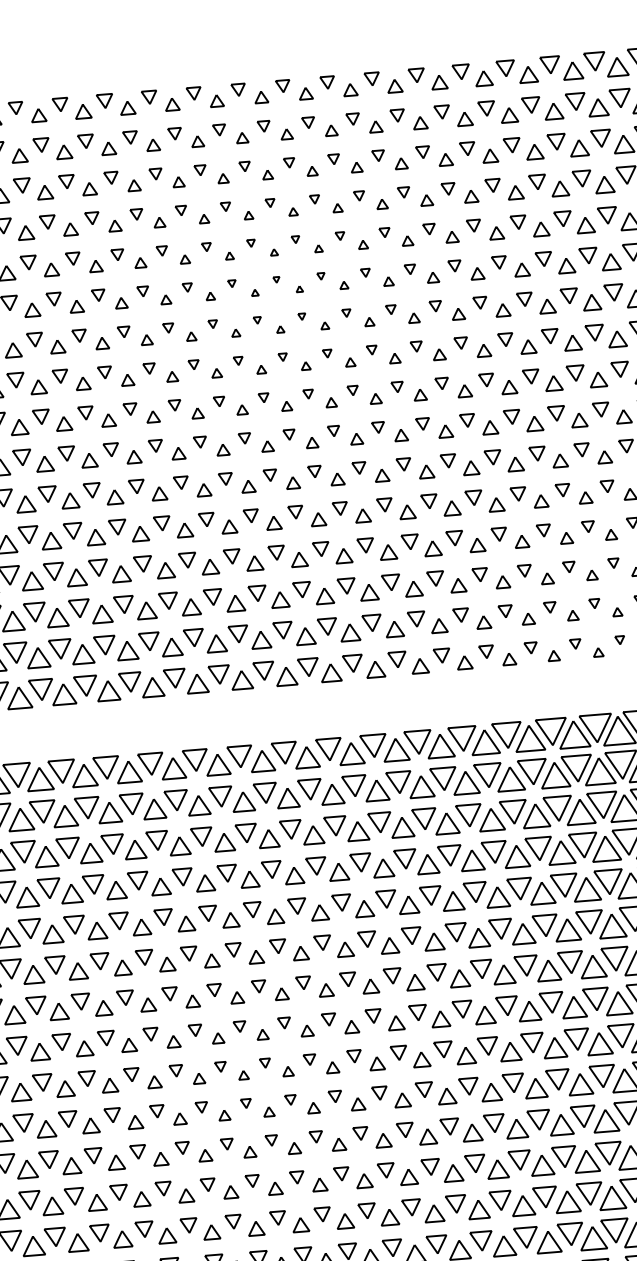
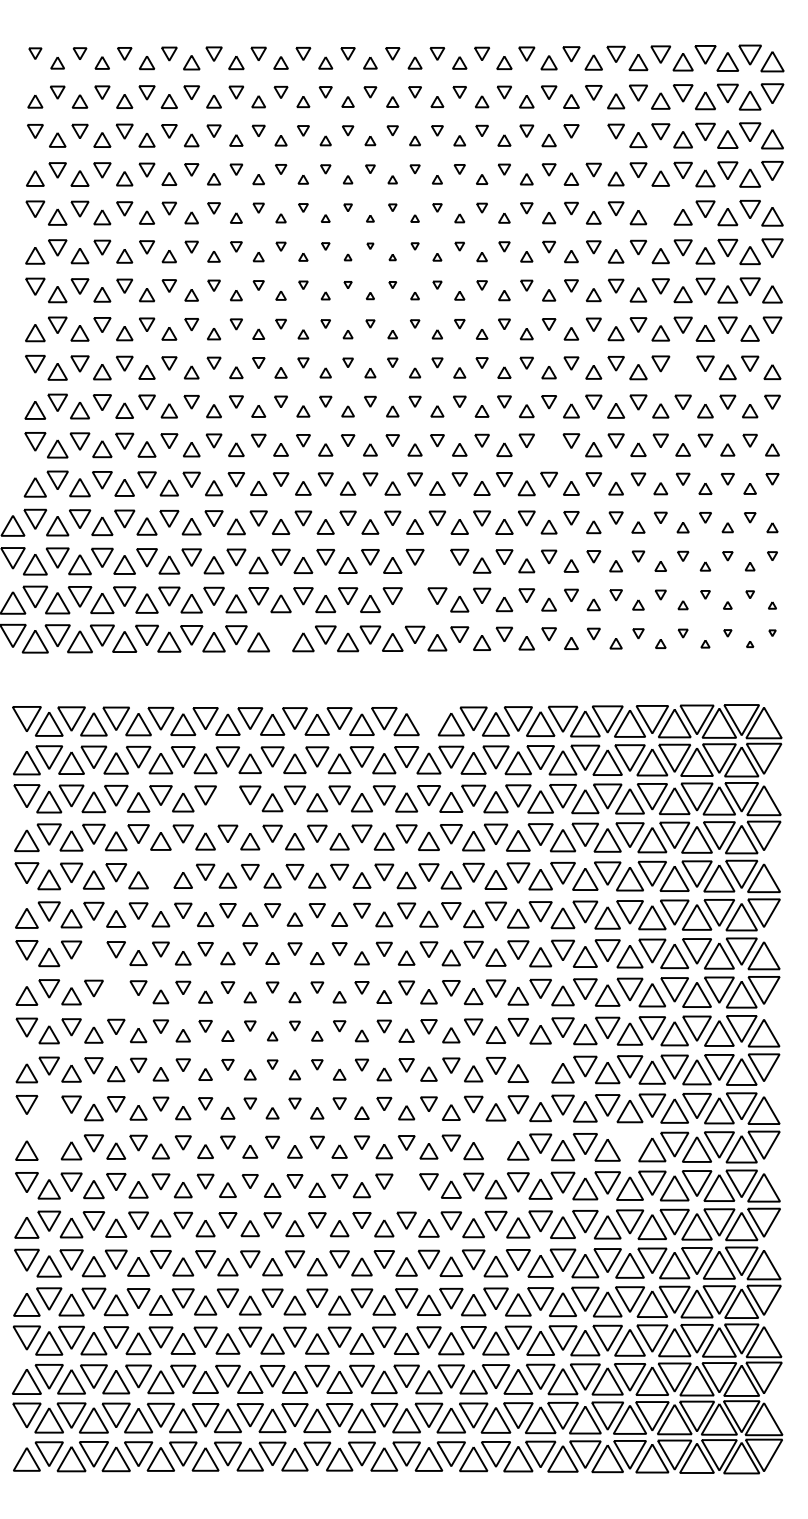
part: (490, 156) -> (593, 140), removed
part: (562, 218) -> (660, 208), removed
part: (598, 380) -> (683, 372), removed
part: (470, 467) -> (548, 449), removed
part: (369, 592) -> (437, 565), removed
part: (349, 633) -> (414, 604), removed
part: (219, 674) -> (281, 634), removed
part: (373, 745) -> (428, 718), removed
part: (179, 845) -> (227, 802), removed
part: (118, 921) -> (160, 872), removed
part: (58, 1011) -> (93, 957), removed
part: (84, 1048) -> (116, 996), removed
part: (513, 1082) -> (540, 1065), removed
part: (608, 1152) -> (629, 1143), removed
part: (474, 1163) -> (495, 1143), removed
part: (27, 1168) -> (49, 1111), removed
part: (30, 1200) -> (49, 1143), removed
part: (389, 1217) -> (406, 1189), removed

